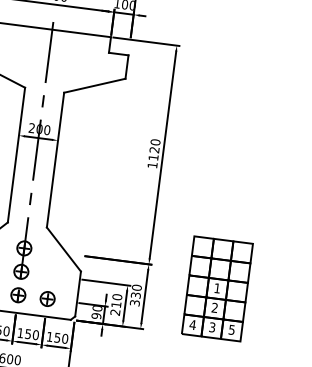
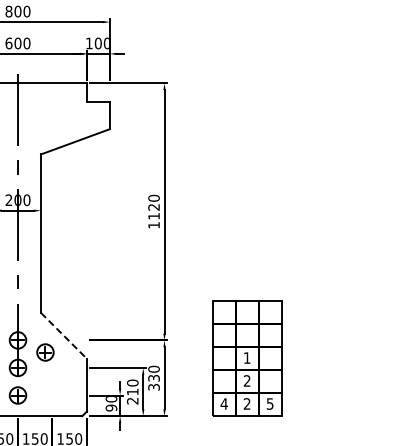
line: (64, 250) -> (64, 336), solid -> dashed
part: (47, 299) -> (45, 352), moved
text: (211, 326) -> (246, 403), 3 -> 2

